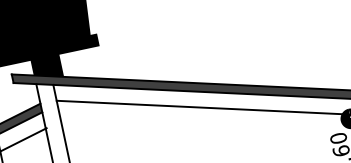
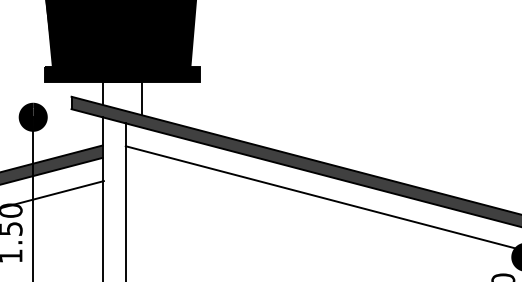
fill: (46, 68) -> (121, 98), removed

